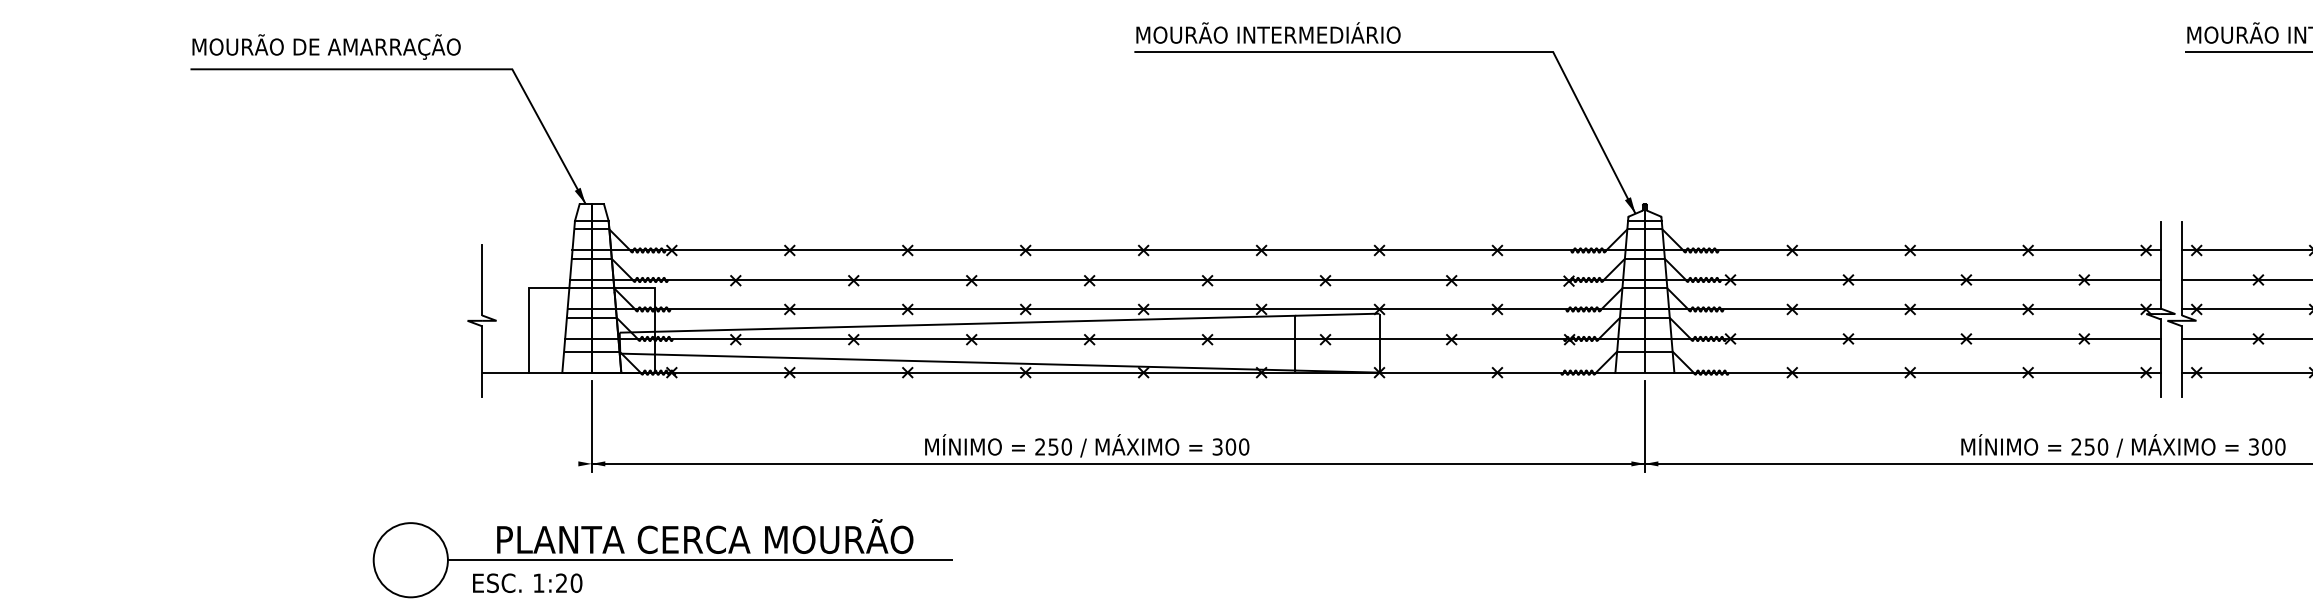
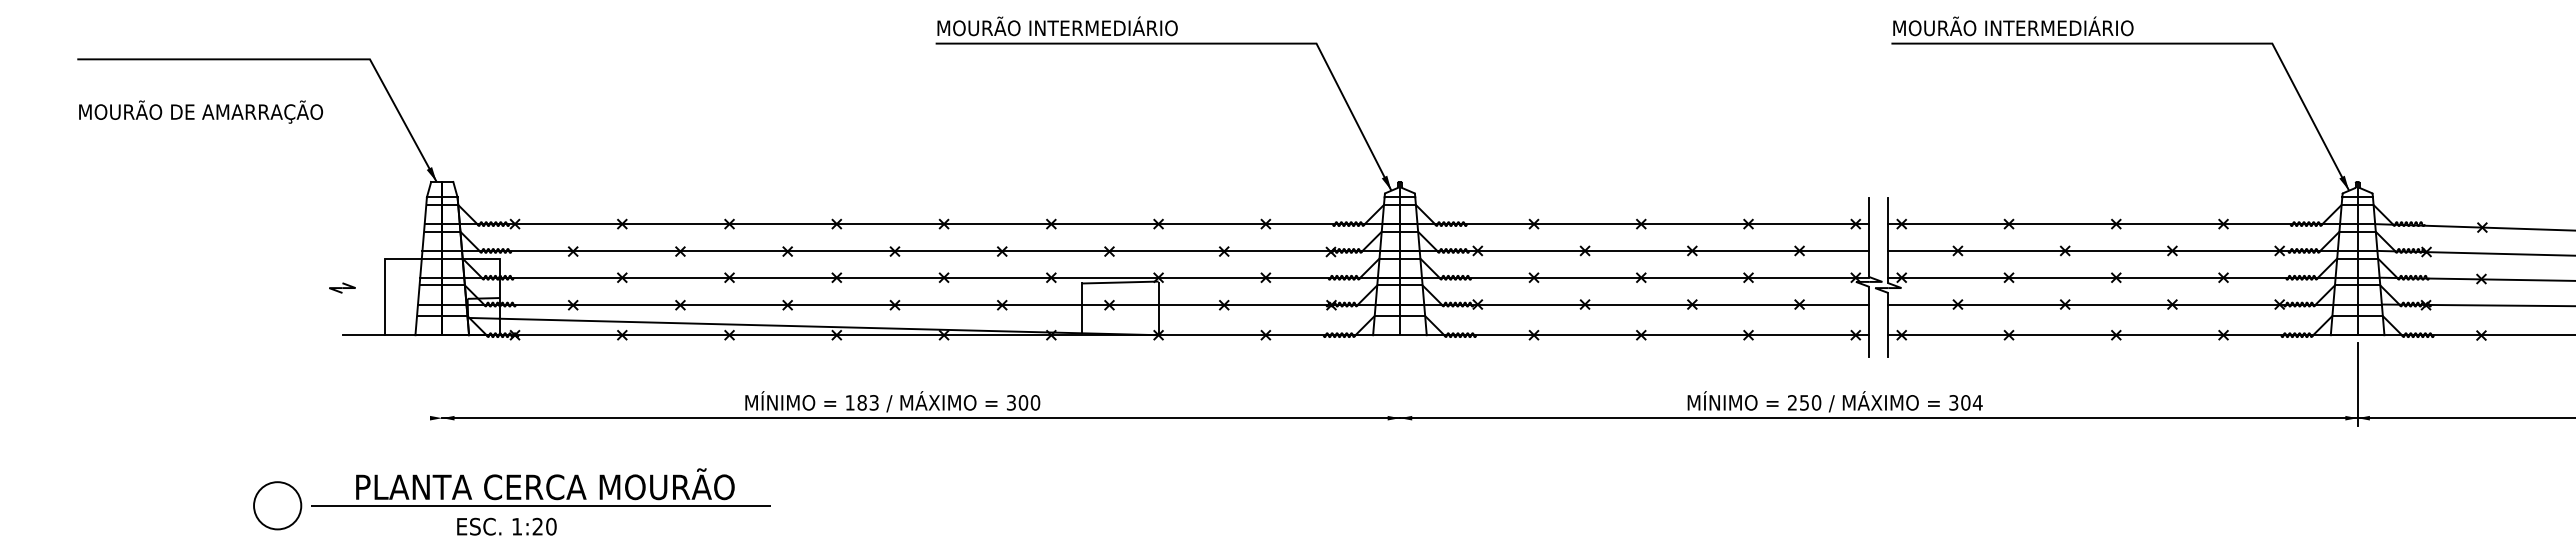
text: (325, 46) -> (200, 111), moved
line: (482, 279) -> (342, 250), removed
line: (974, 323) -> (790, 290), removed
line: (482, 360) -> (342, 324), removed
line: (592, 425) -> (442, 383), removed
line: (1644, 425) -> (1399, 383), removed
text: (1052, 446) -> (861, 402), 250 -> 183
text: (2279, 446) -> (1977, 402), 300 -> 304
circle: (410, 559) -> (277, 505), size x0.7
text: (527, 582) -> (506, 526), moved

